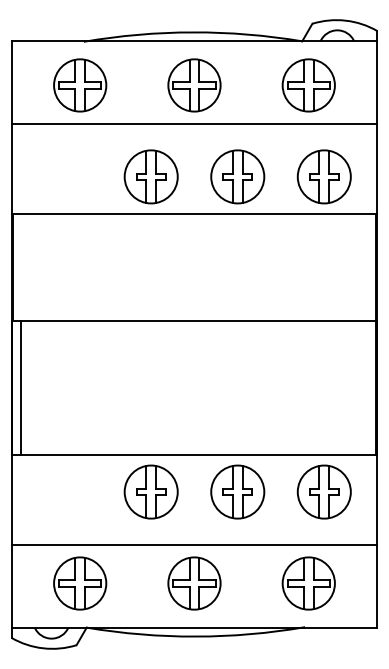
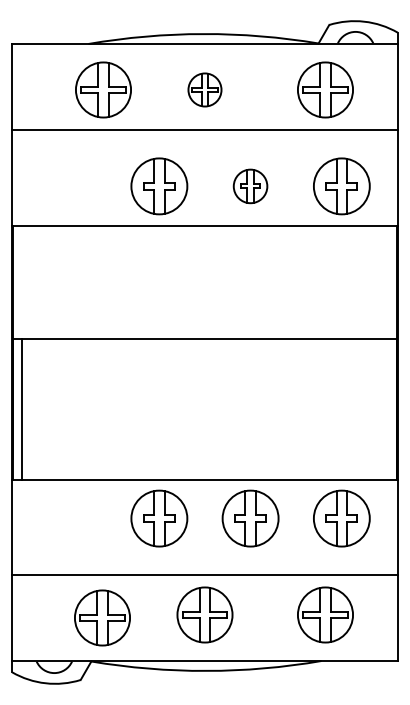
part: (80, 84) -> (103, 89), moved
part: (194, 84) -> (204, 89), size x0.6
part: (237, 177) -> (250, 186), size x0.6
part: (80, 583) -> (102, 617), moved

